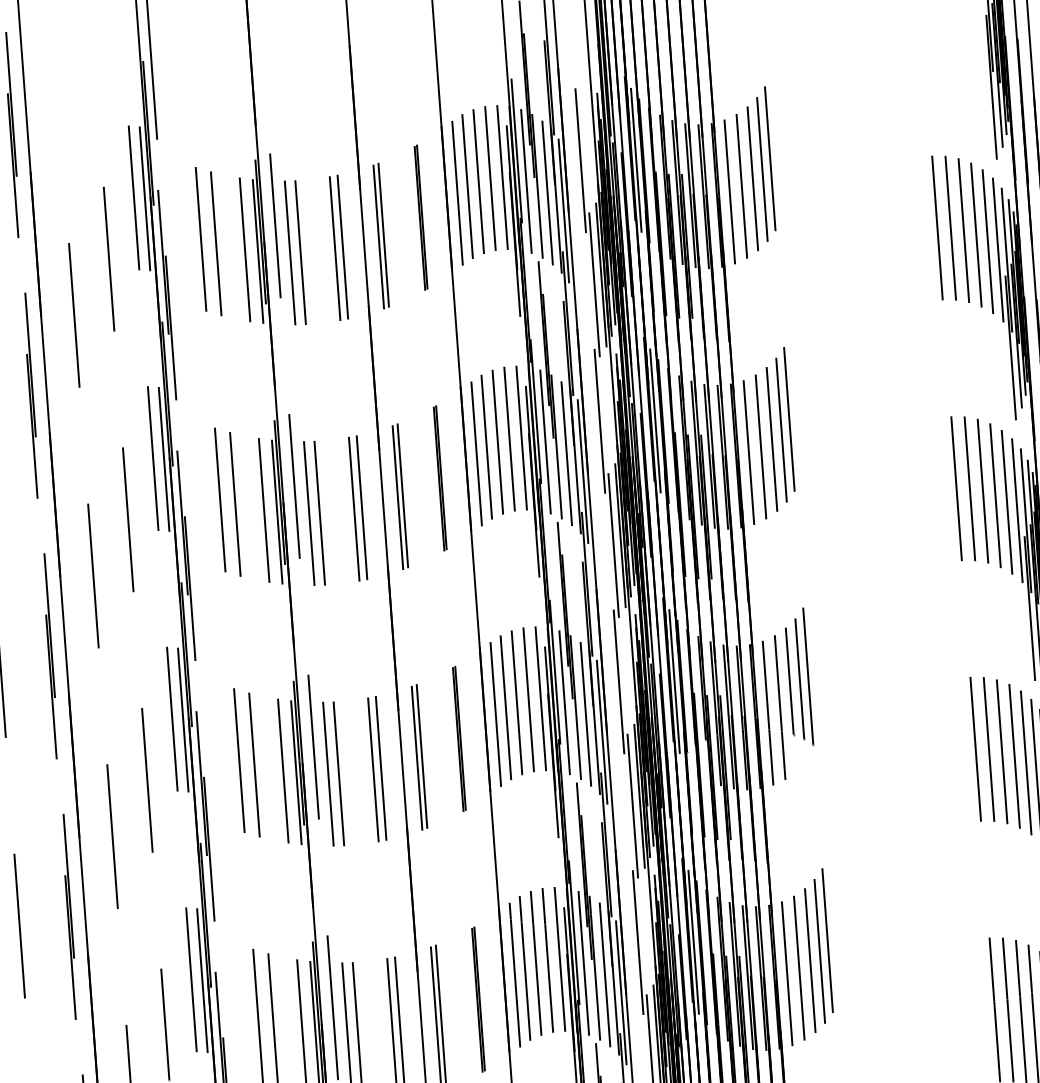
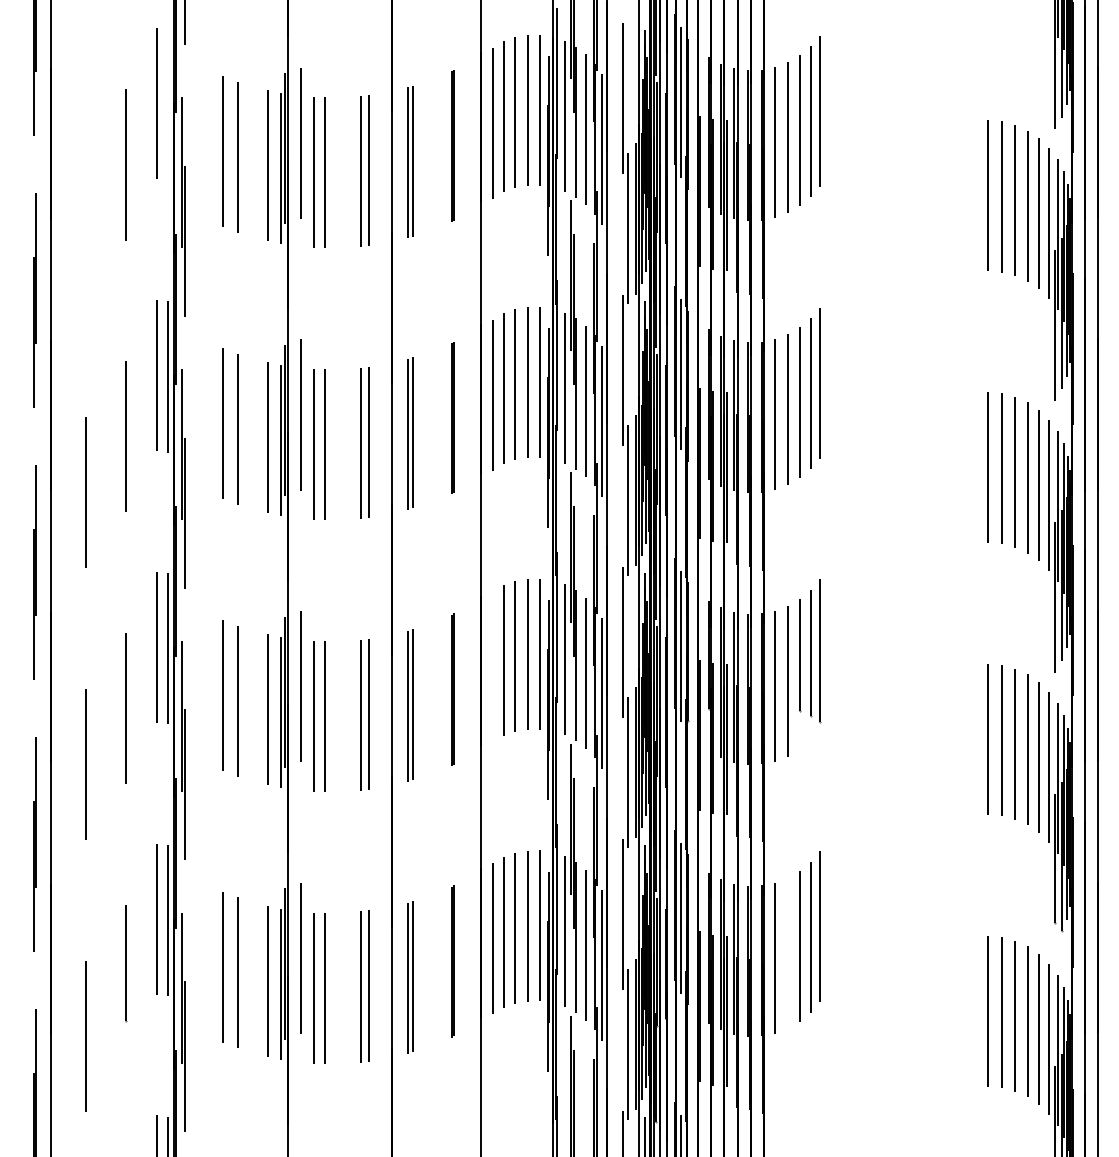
line: (144, 198) -> (167, 104), removed
line: (74, 315) -> (85, 220), removed
line: (495, 714) -> (492, 666), removed
line: (799, 967) -> (788, 952), removed

